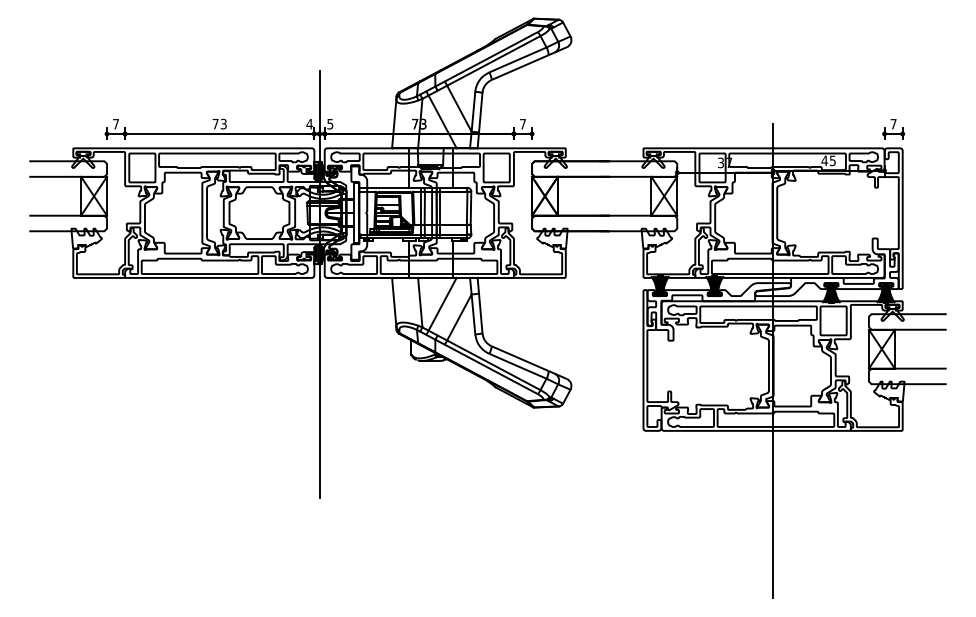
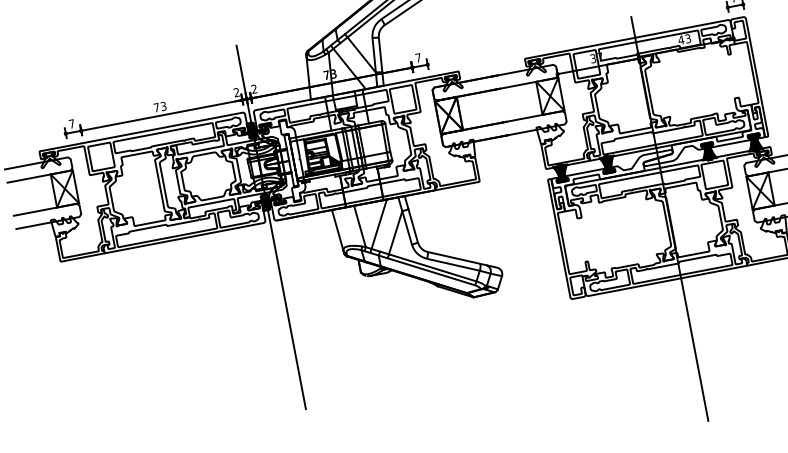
text: (309, 124) -> (236, 92), 4 -> 2
text: (330, 124) -> (254, 89), 5 -> 2
text: (832, 160) -> (687, 38), 45 -> 43

